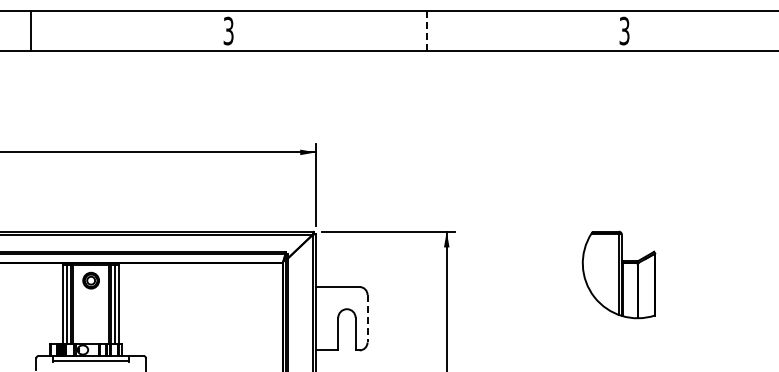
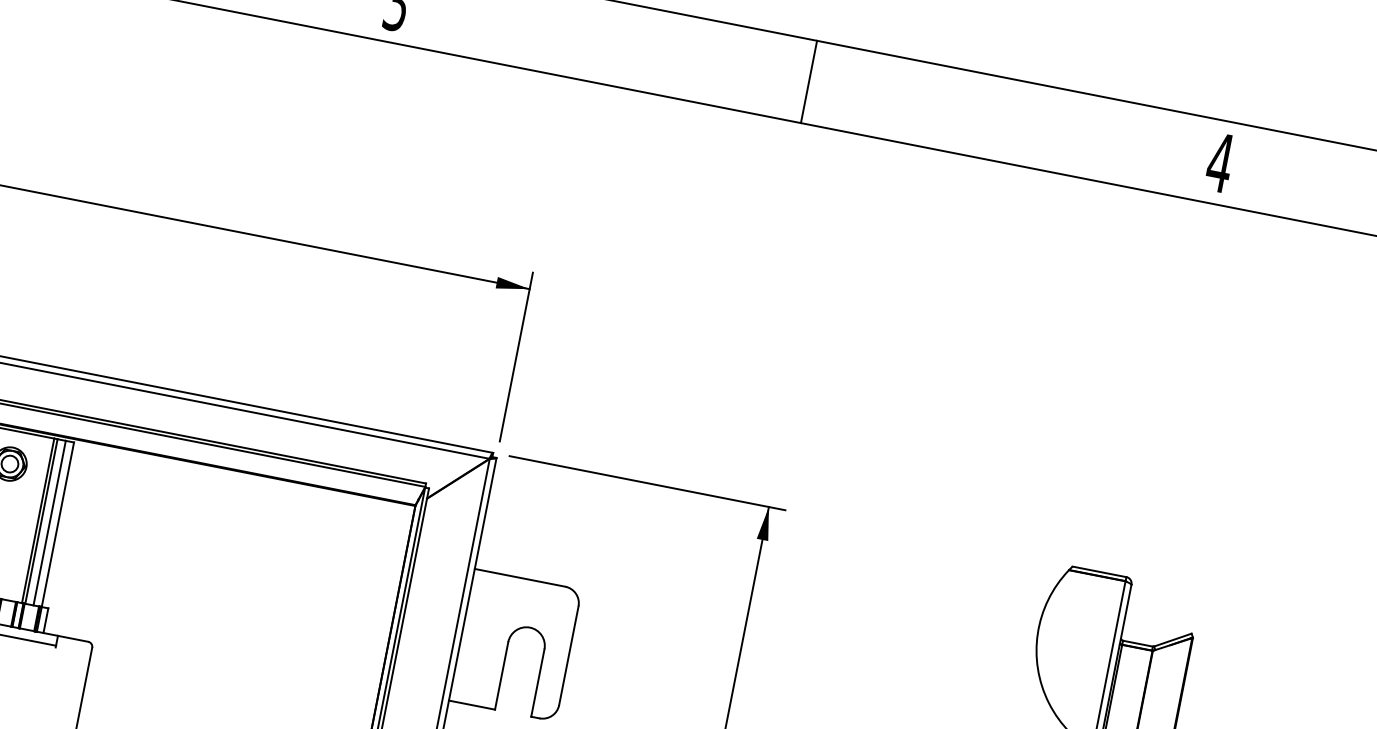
line: (426, 30) -> (808, 80), dashed -> solid
text: (624, 30) -> (1220, 161), 3 -> 4
line: (367, 318) -> (568, 655), dashed -> solid

